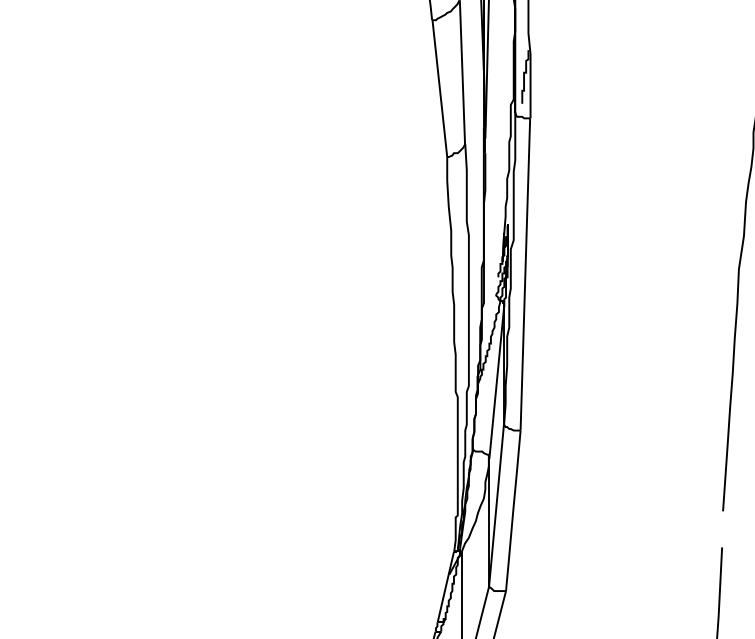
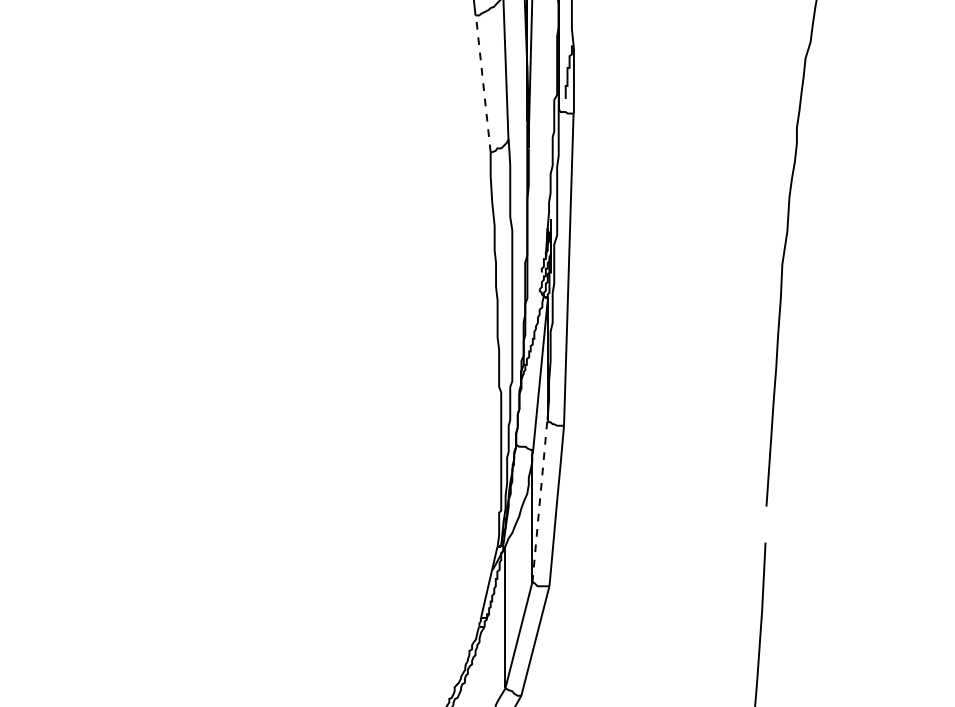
line: (440, 88) -> (483, 83), solid -> dashed
line: (496, 506) -> (539, 501), solid -> dashed

